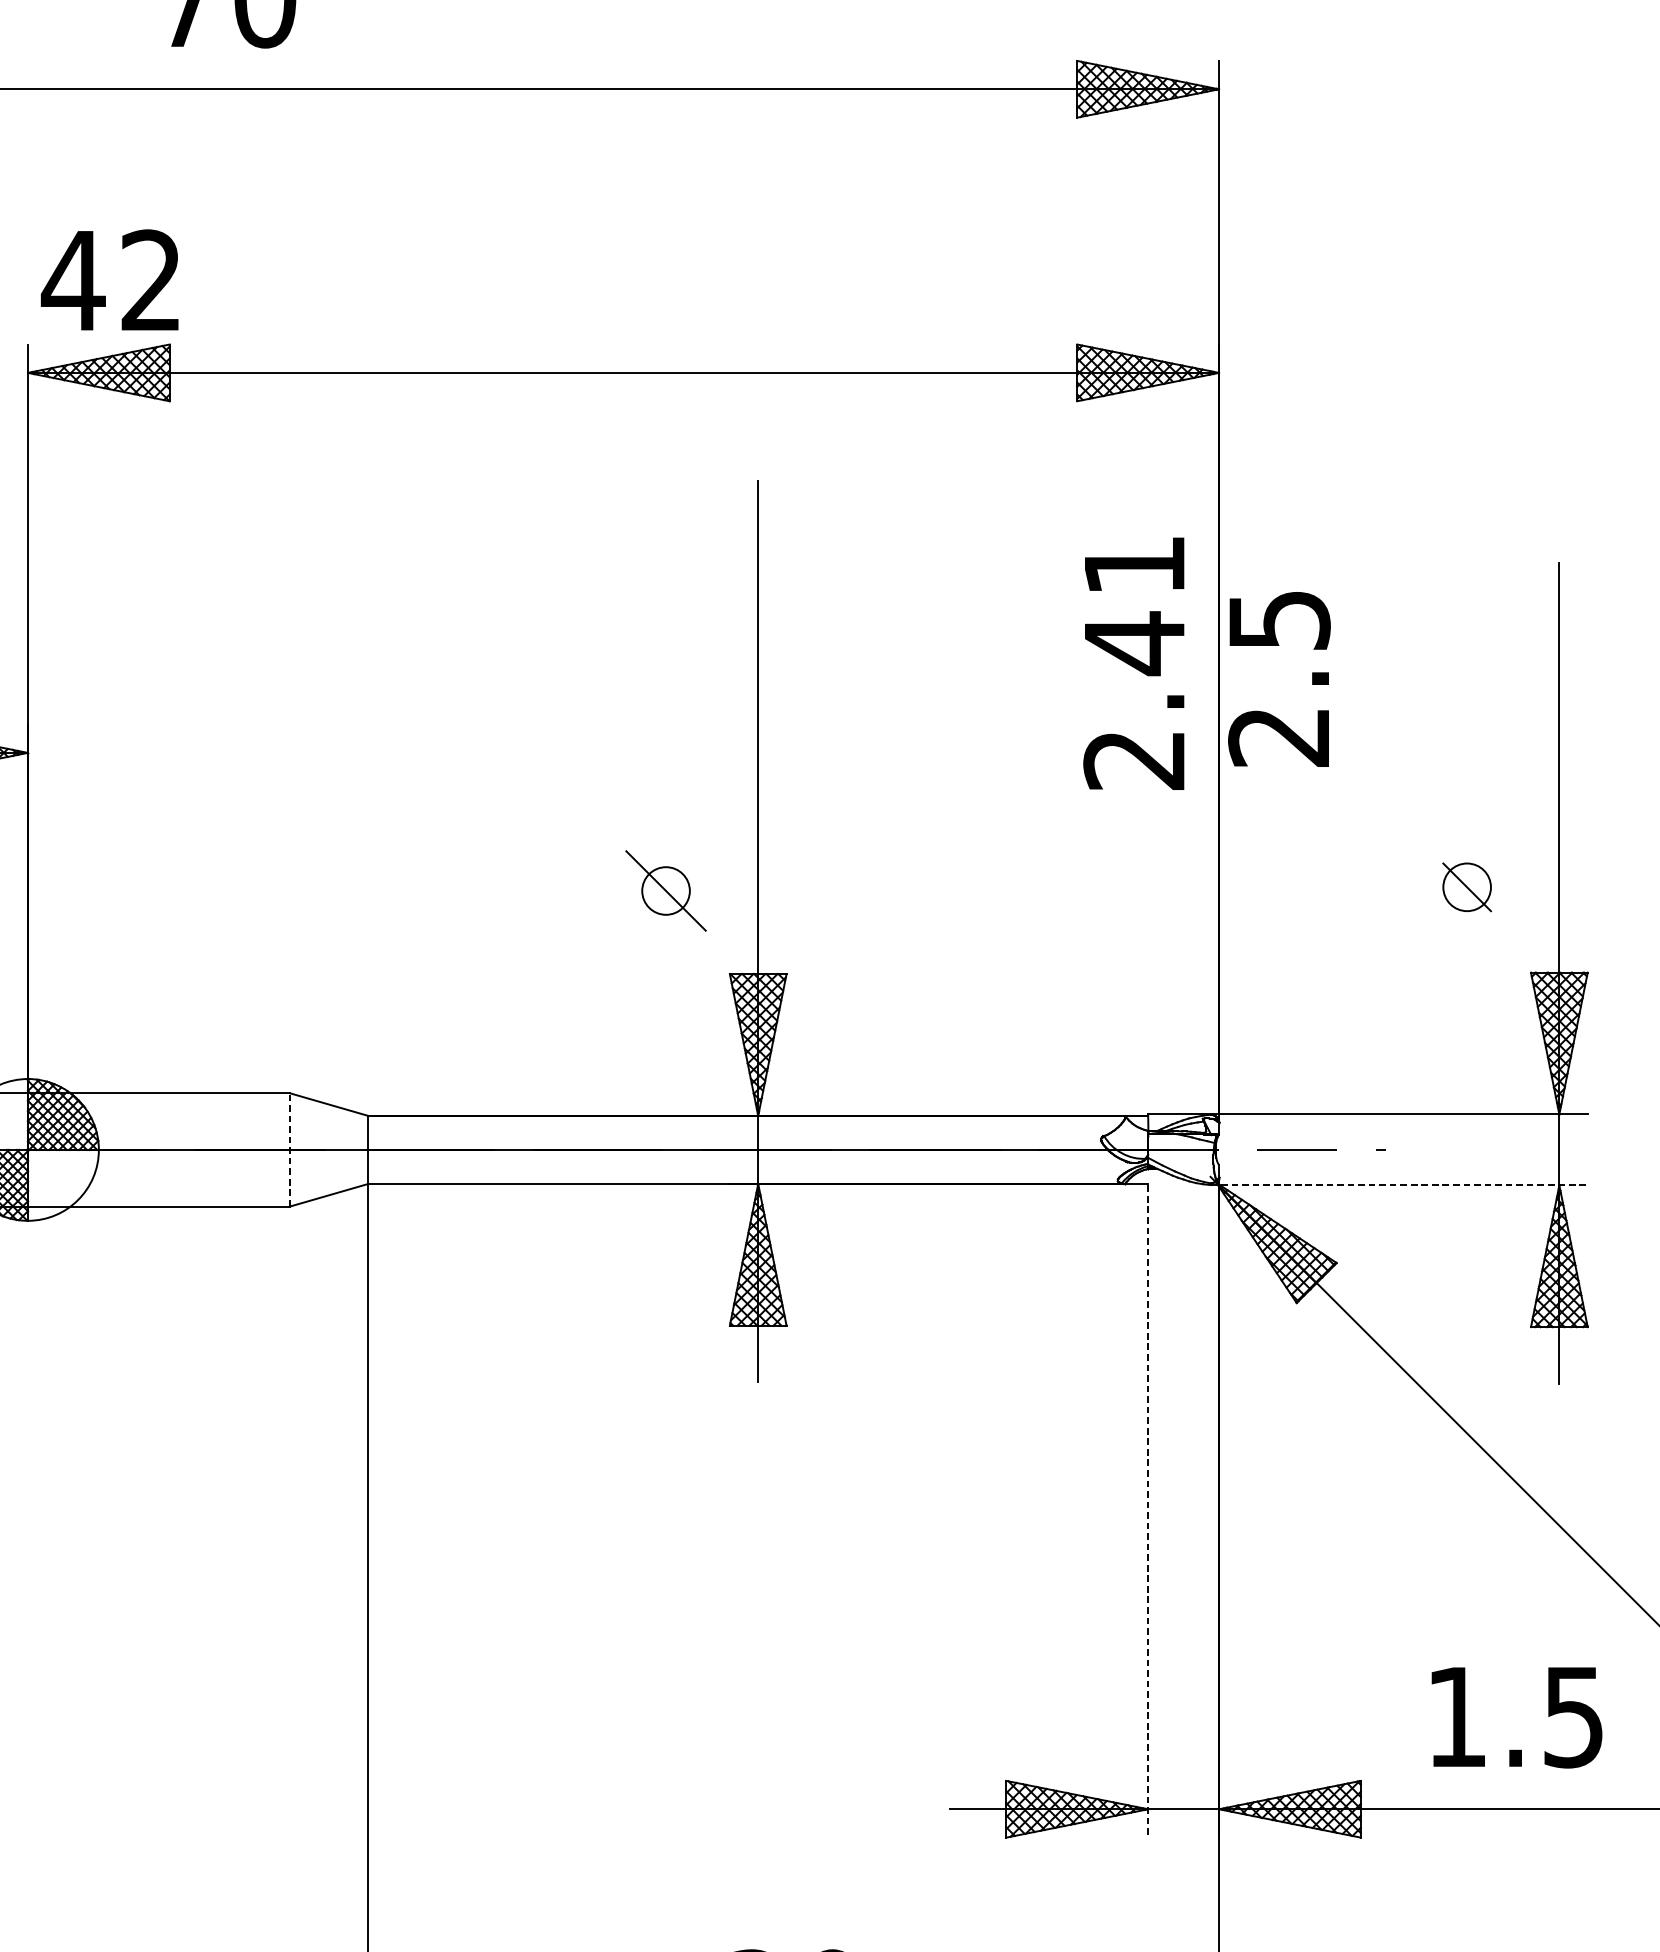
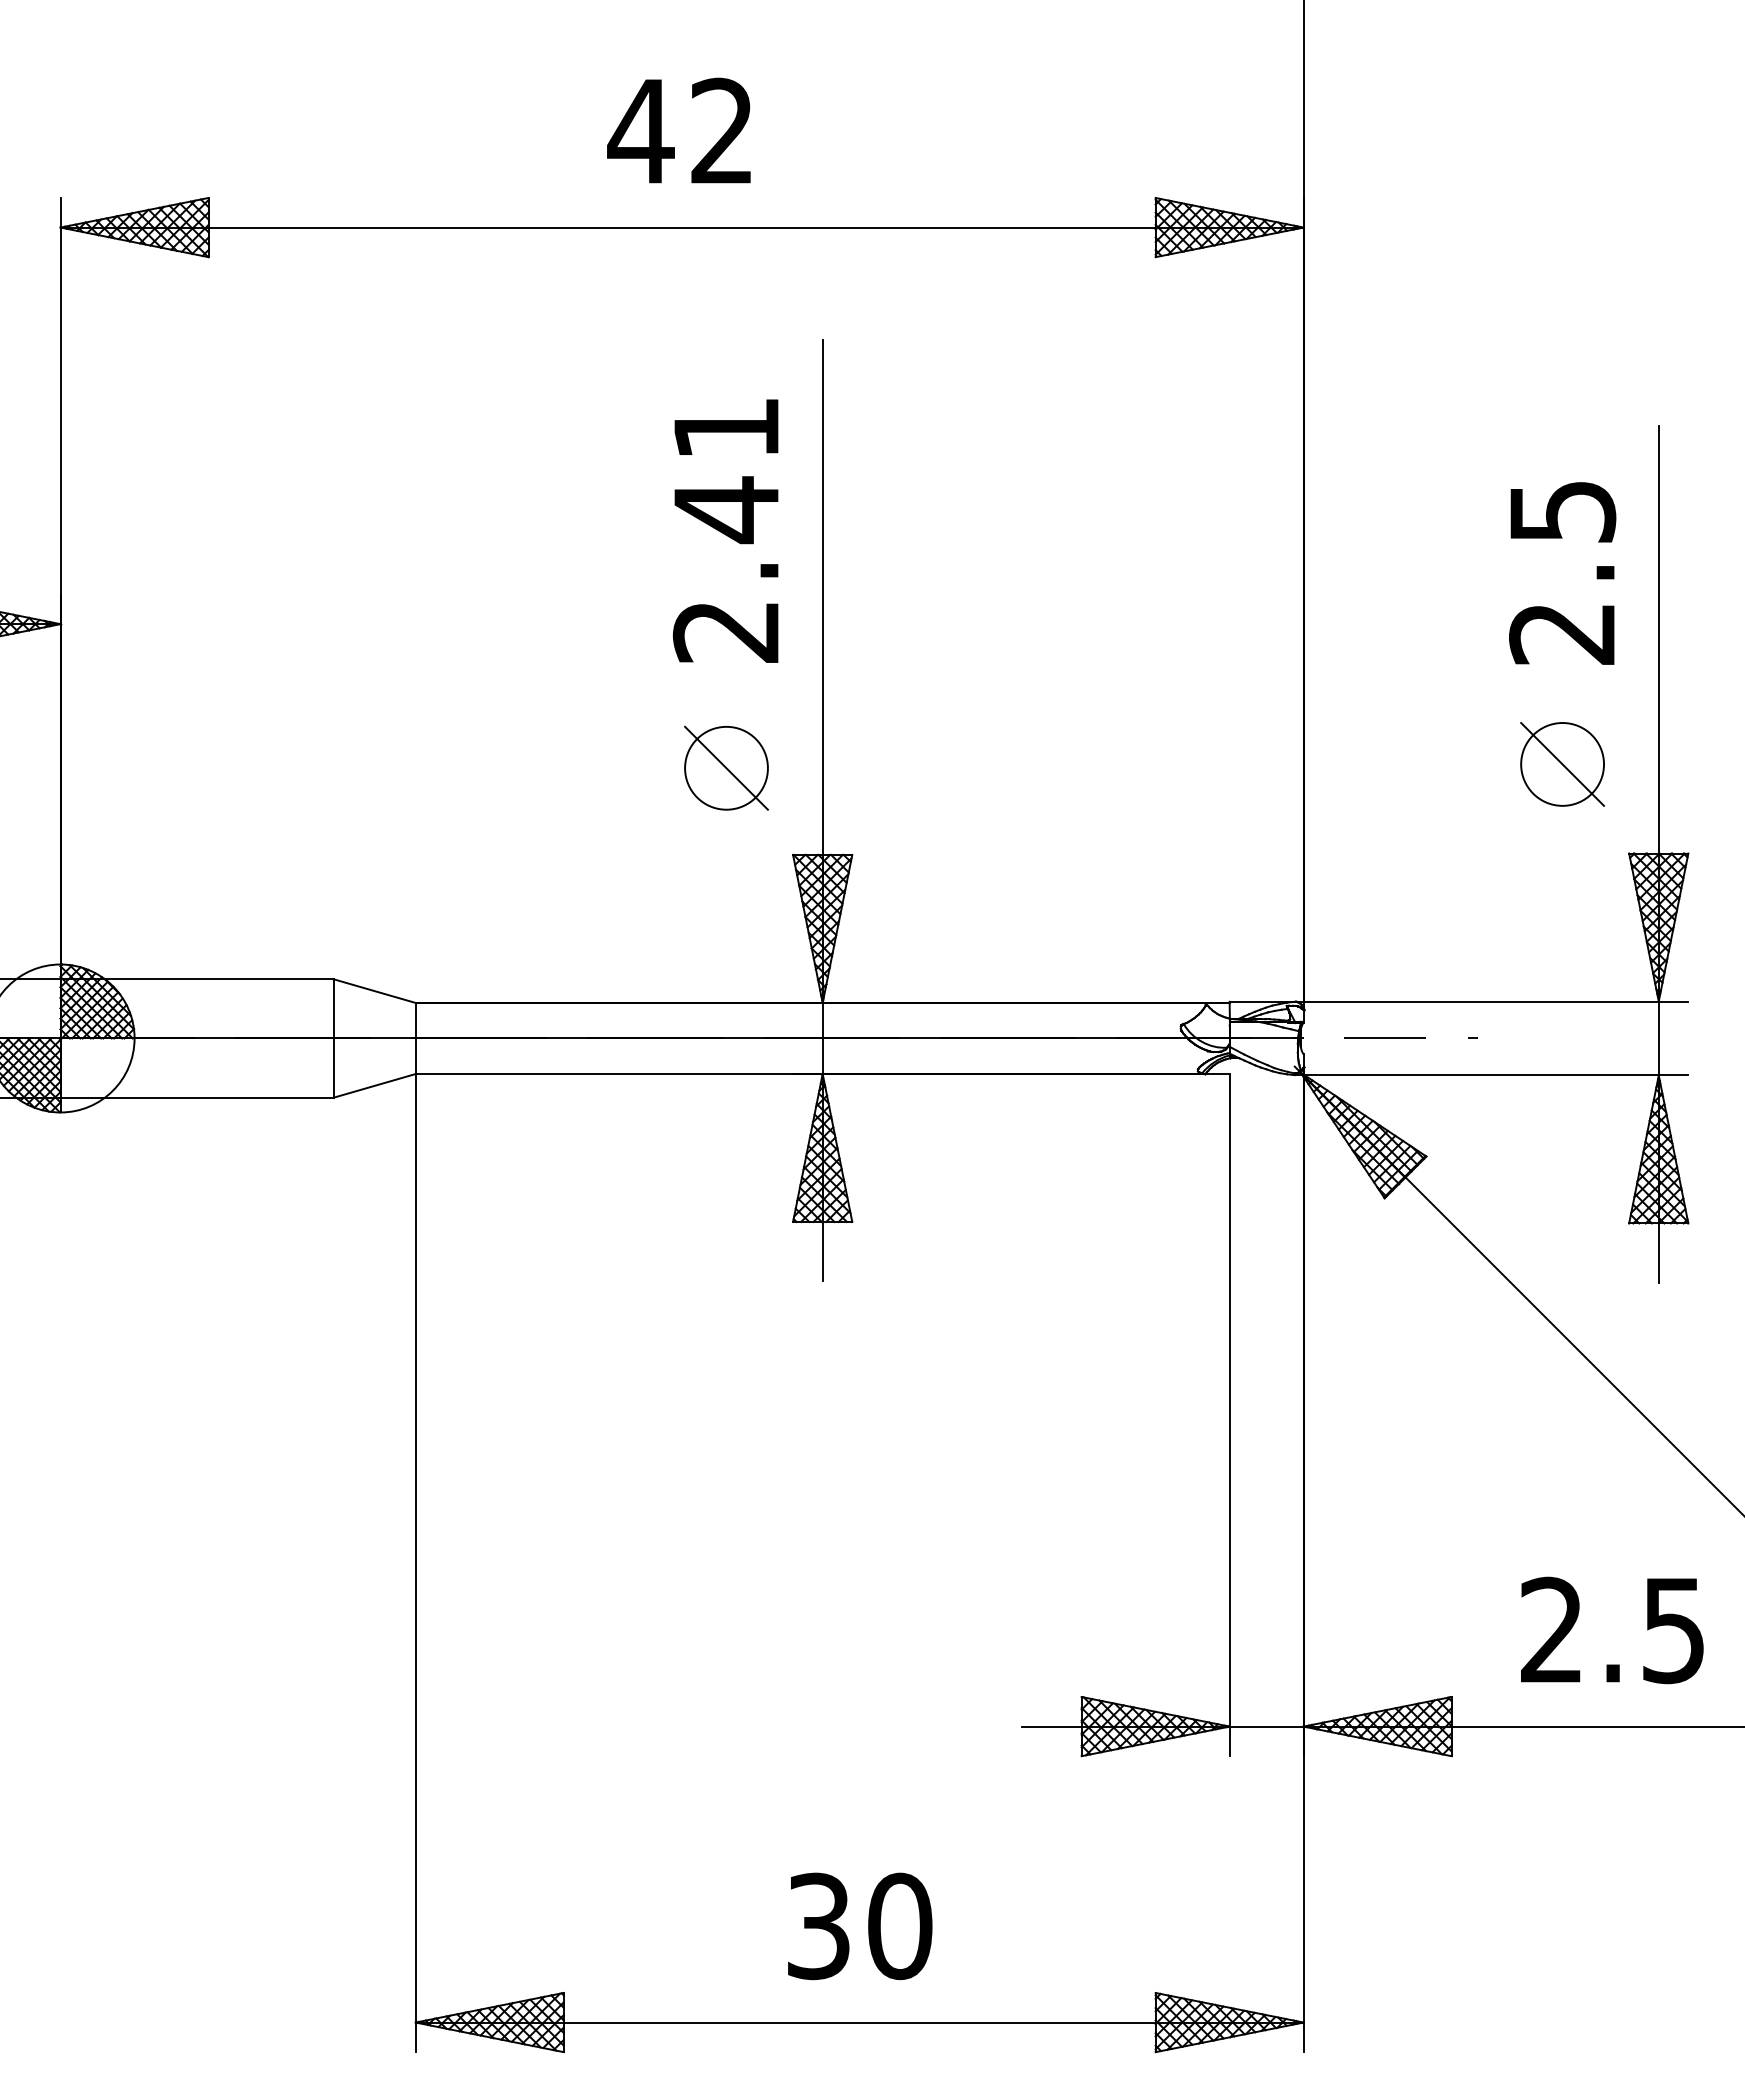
text: (109, 279) -> (678, 130), moved
text: (1133, 663) -> (725, 530), moved
text: (1279, 679) -> (1562, 573), moved
part: (1467, 887) -> (1562, 764), size x1.67
circle: (666, 890) -> (726, 767), size x1.67
line: (289, 1149) -> (333, 1038), dashed -> solid
line: (1399, 1185) -> (1491, 1075), dashed -> solid
line: (1148, 1512) -> (1229, 1416), dashed -> solid
text: (1456, 1716) -> (1551, 1629), 1.5 -> 2.5

